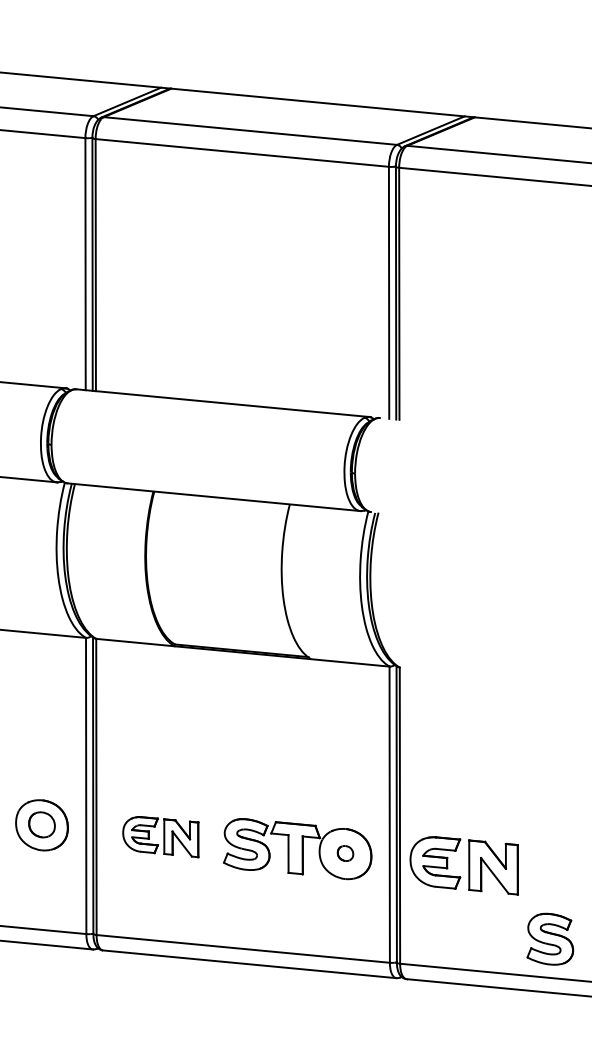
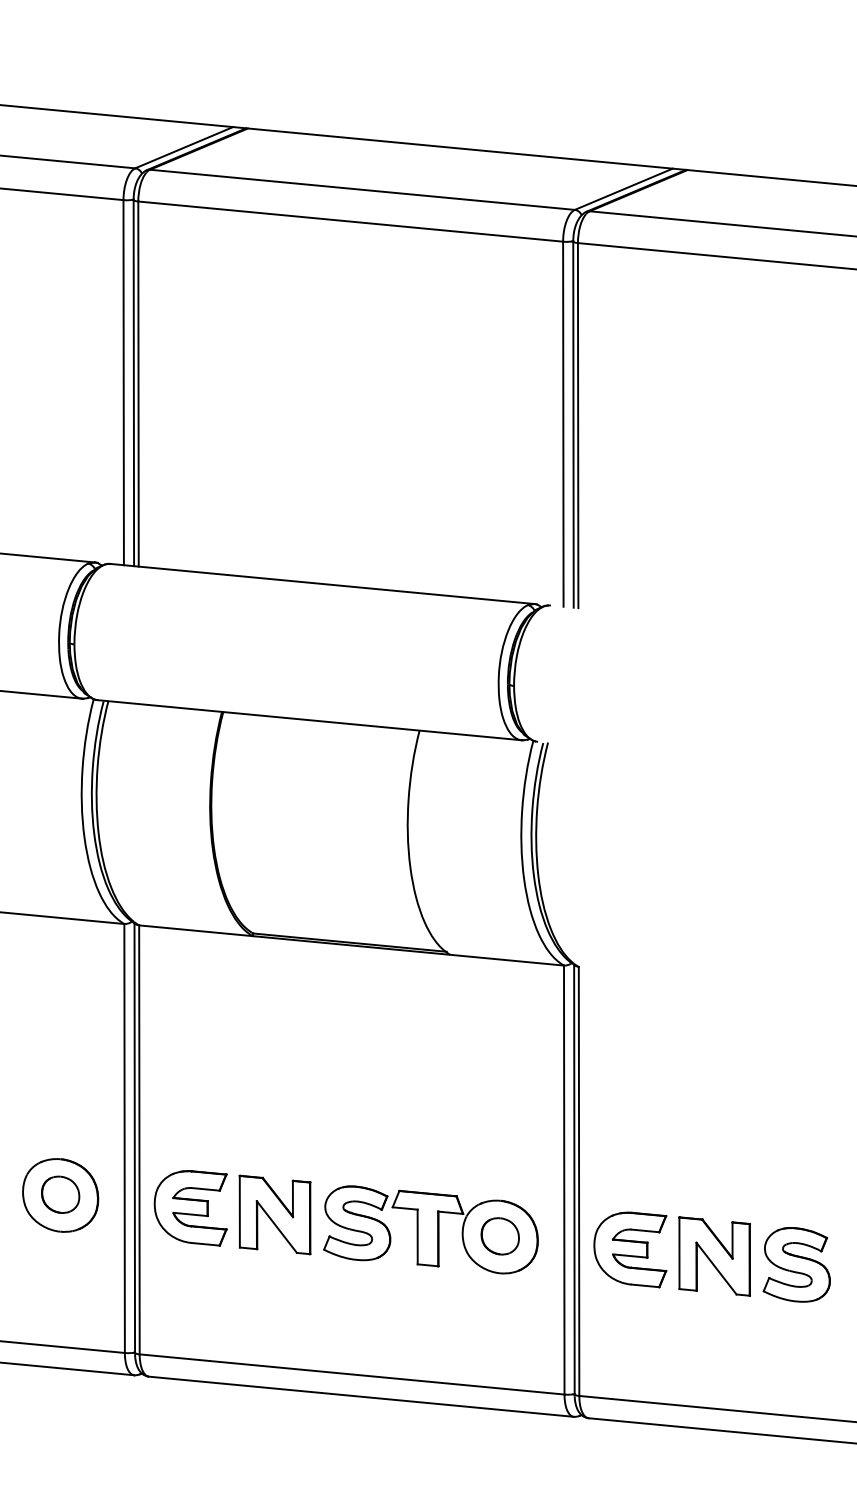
part: (160, 836) -> (232, 1211), size x1.43
part: (345, 853) -> (500, 1236), size x1.67
part: (550, 938) -> (797, 1263), moved

